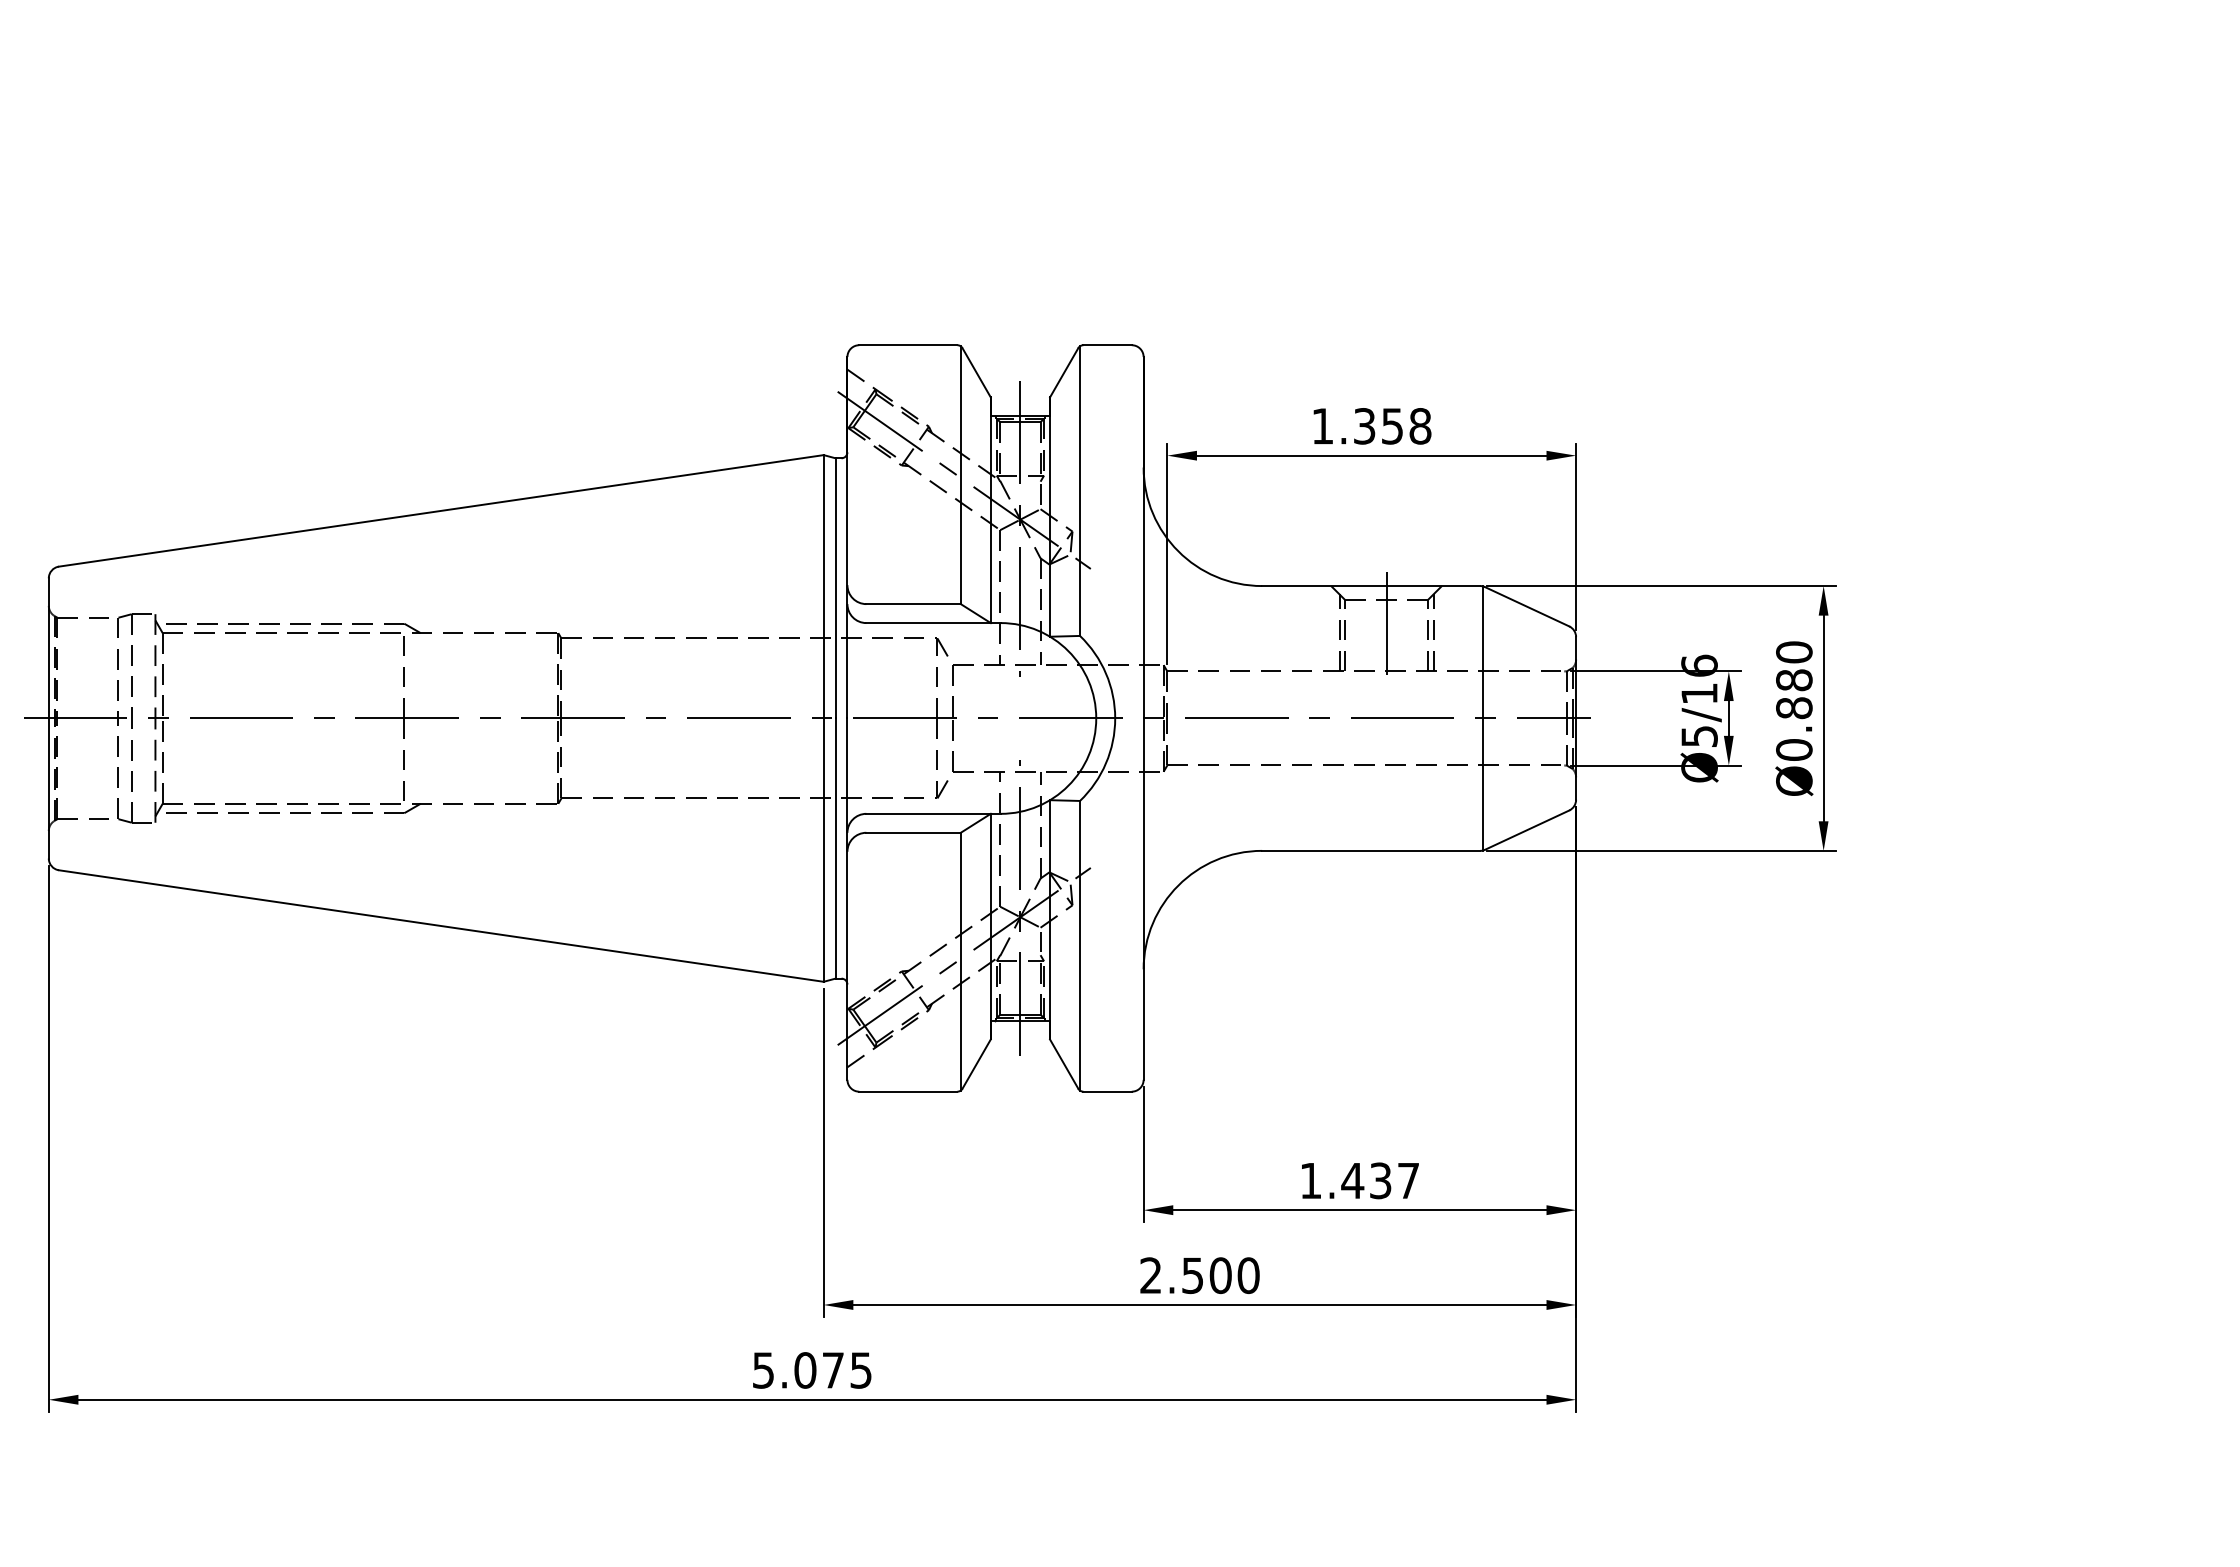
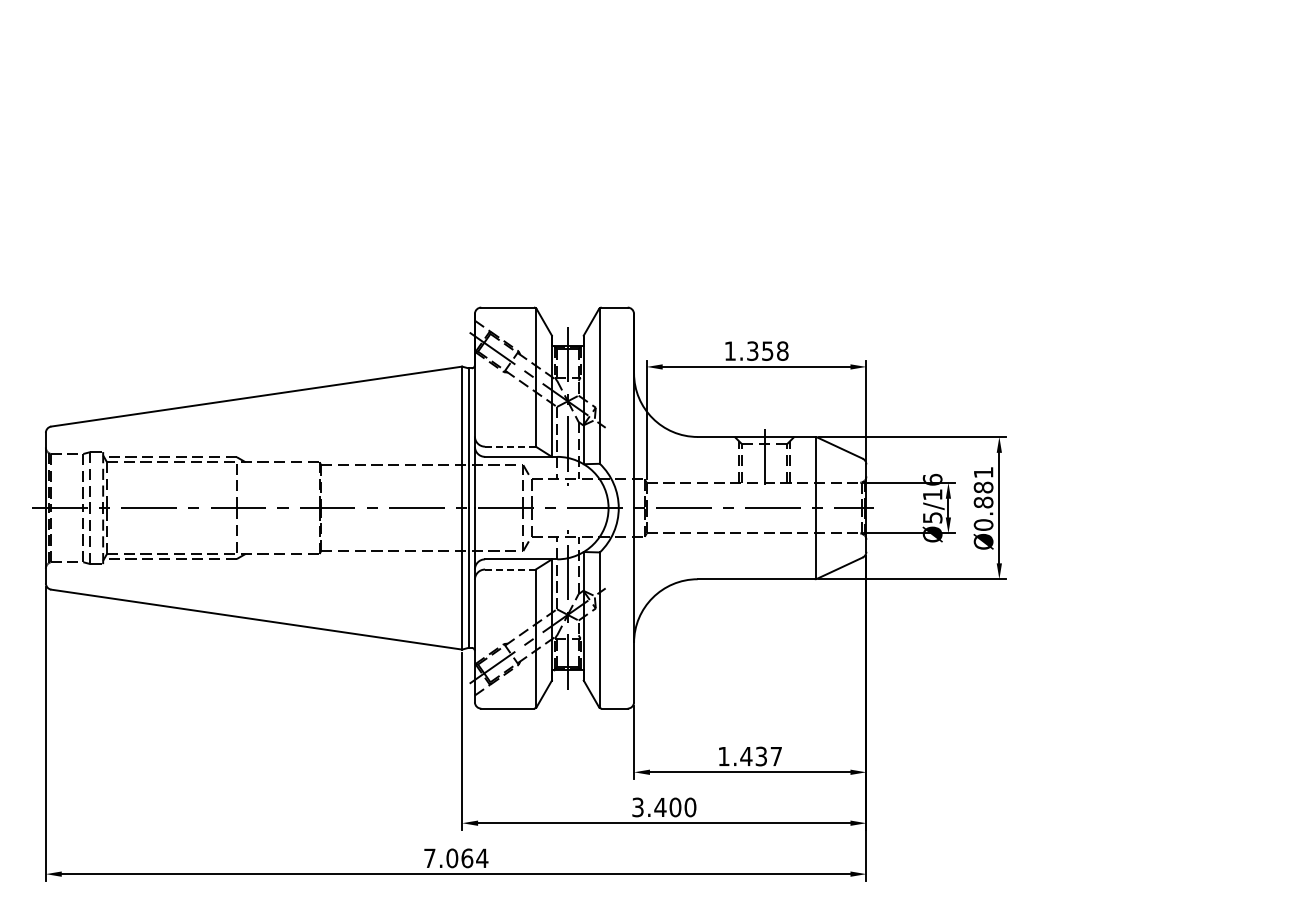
line: (913, 603) -> (510, 446), solid -> dashed
text: (1794, 652) -> (983, 472), Ø0.880 -> Ø0.881
line: (913, 832) -> (510, 569), solid -> dashed
text: (1172, 1275) -> (649, 807), 2.500 -> 3.400
text: (813, 1370) -> (456, 858), 5.075 -> 7.064

